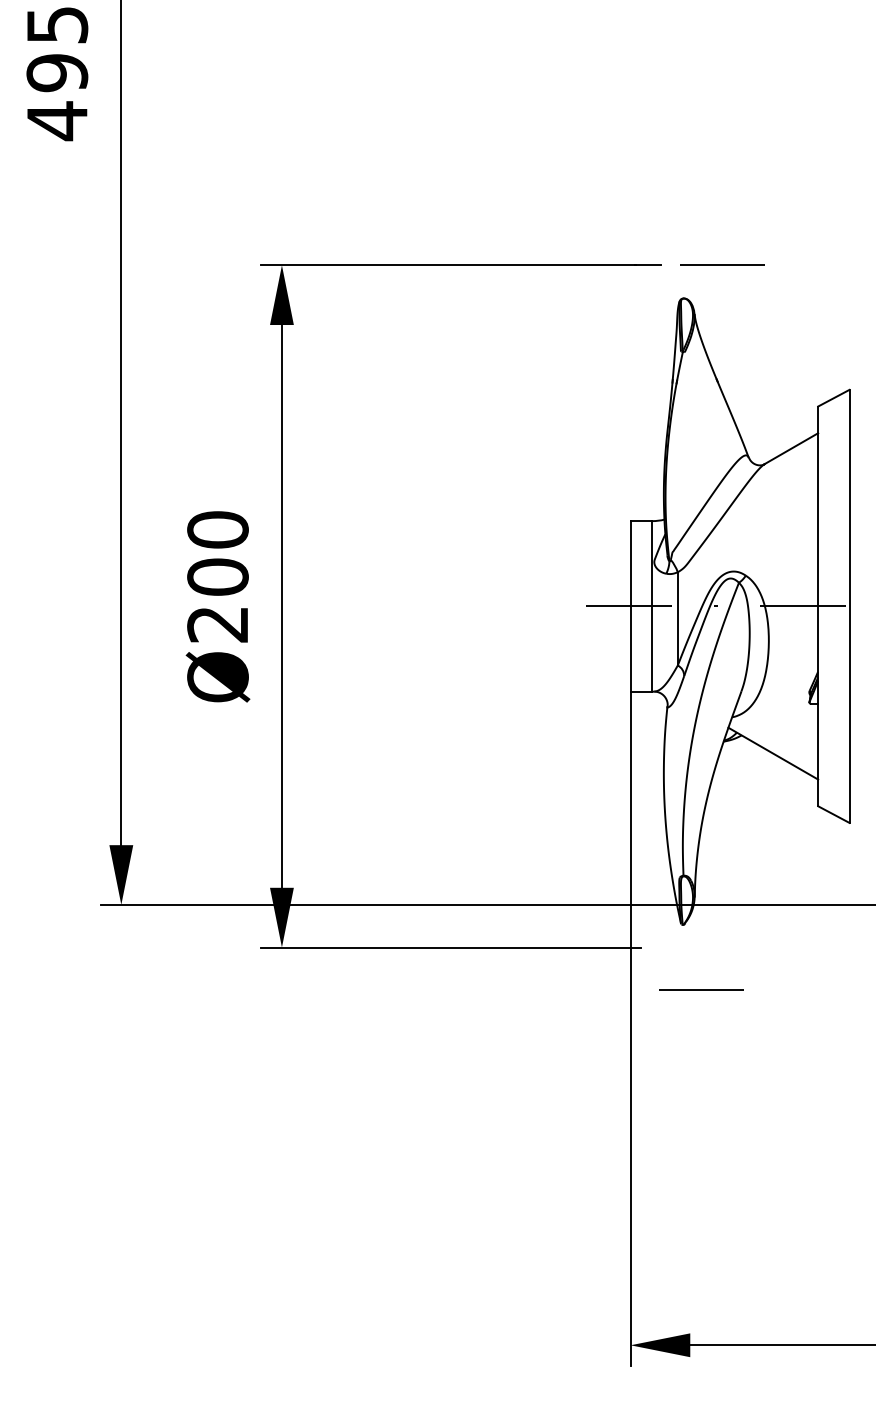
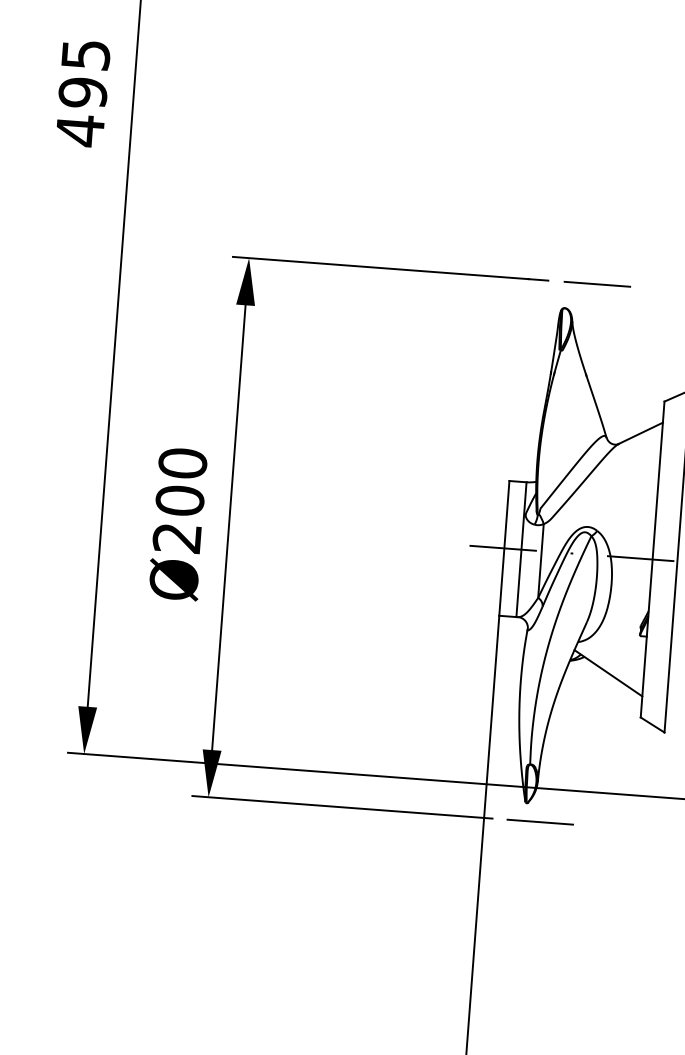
line: (701, 989) -> (540, 821), moved

